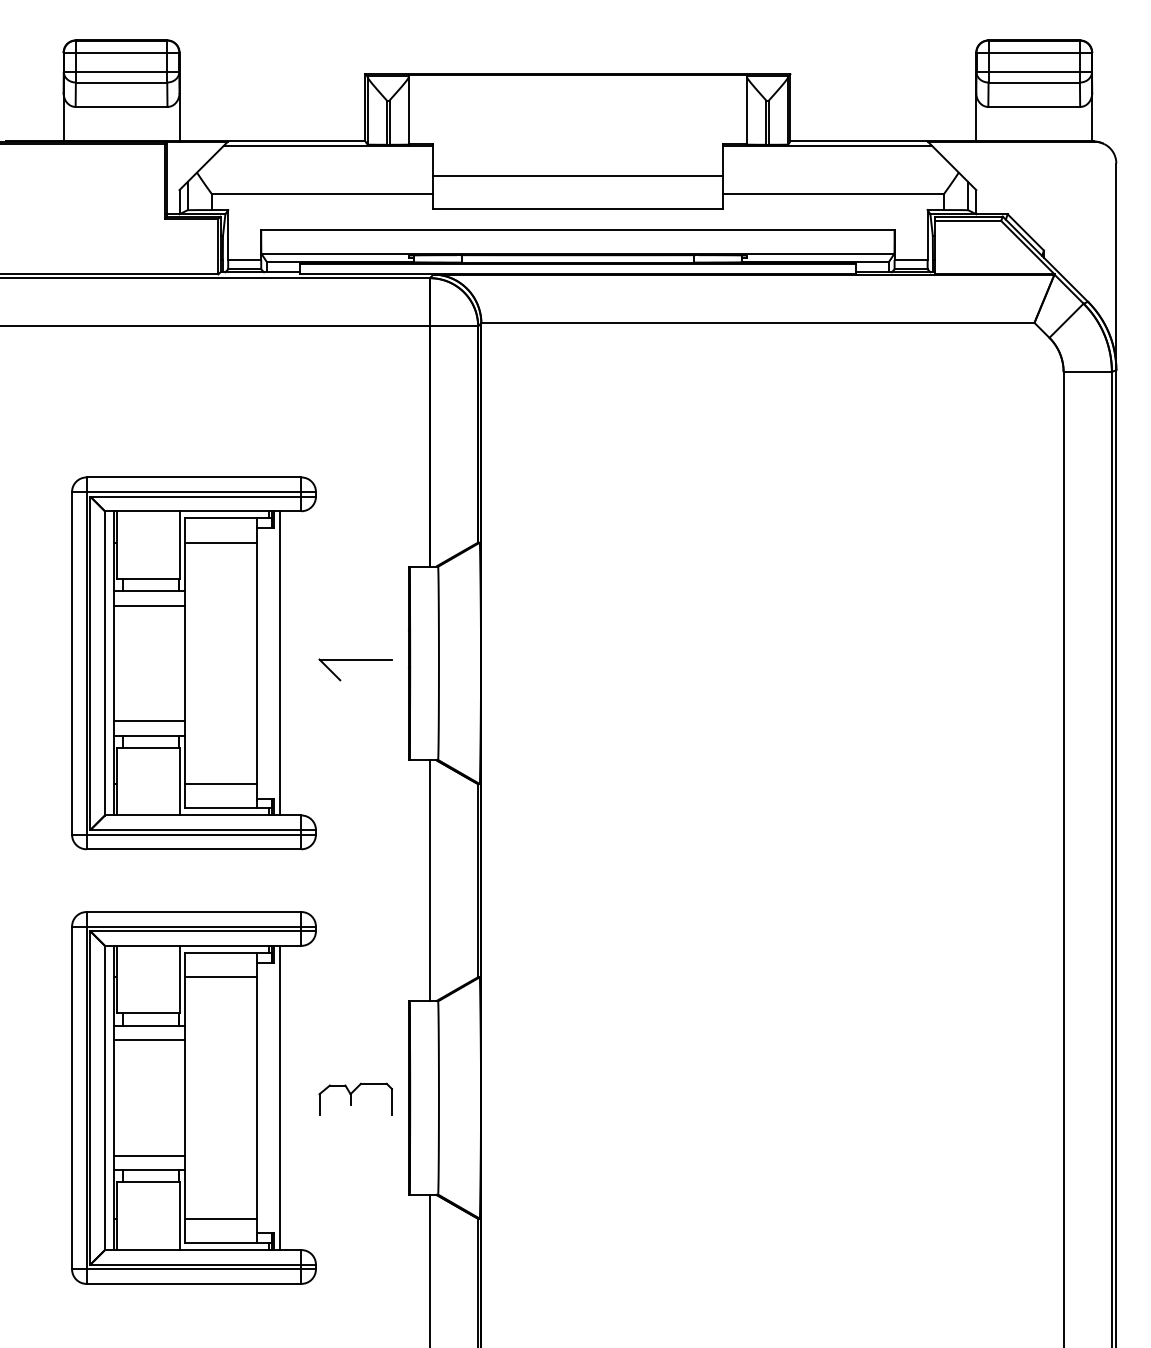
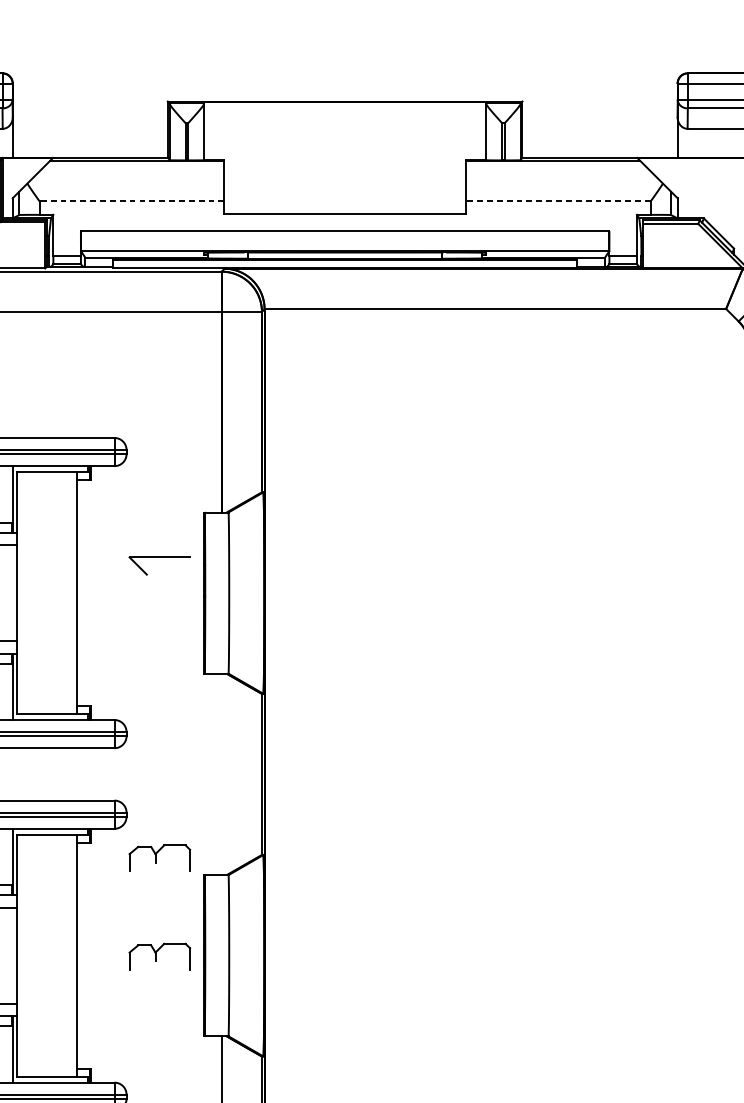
line: (577, 175) -> (344, 186), removed
line: (322, 193) -> (132, 201), solid -> dashed
line: (833, 193) -> (558, 201), solid -> dashed
line: (220, 542) -> (46, 492), removed
part: (355, 660) -> (159, 558), moved
line: (280, 663) -> (97, 593), removed
line: (220, 784) -> (46, 694), removed
line: (429, 880) -> (221, 774), removed
line: (220, 977) -> (46, 855), removed
part: (355, 980) -> (159, 857), added
line: (280, 1097) -> (97, 955), removed
line: (220, 1218) -> (46, 1056), removed

